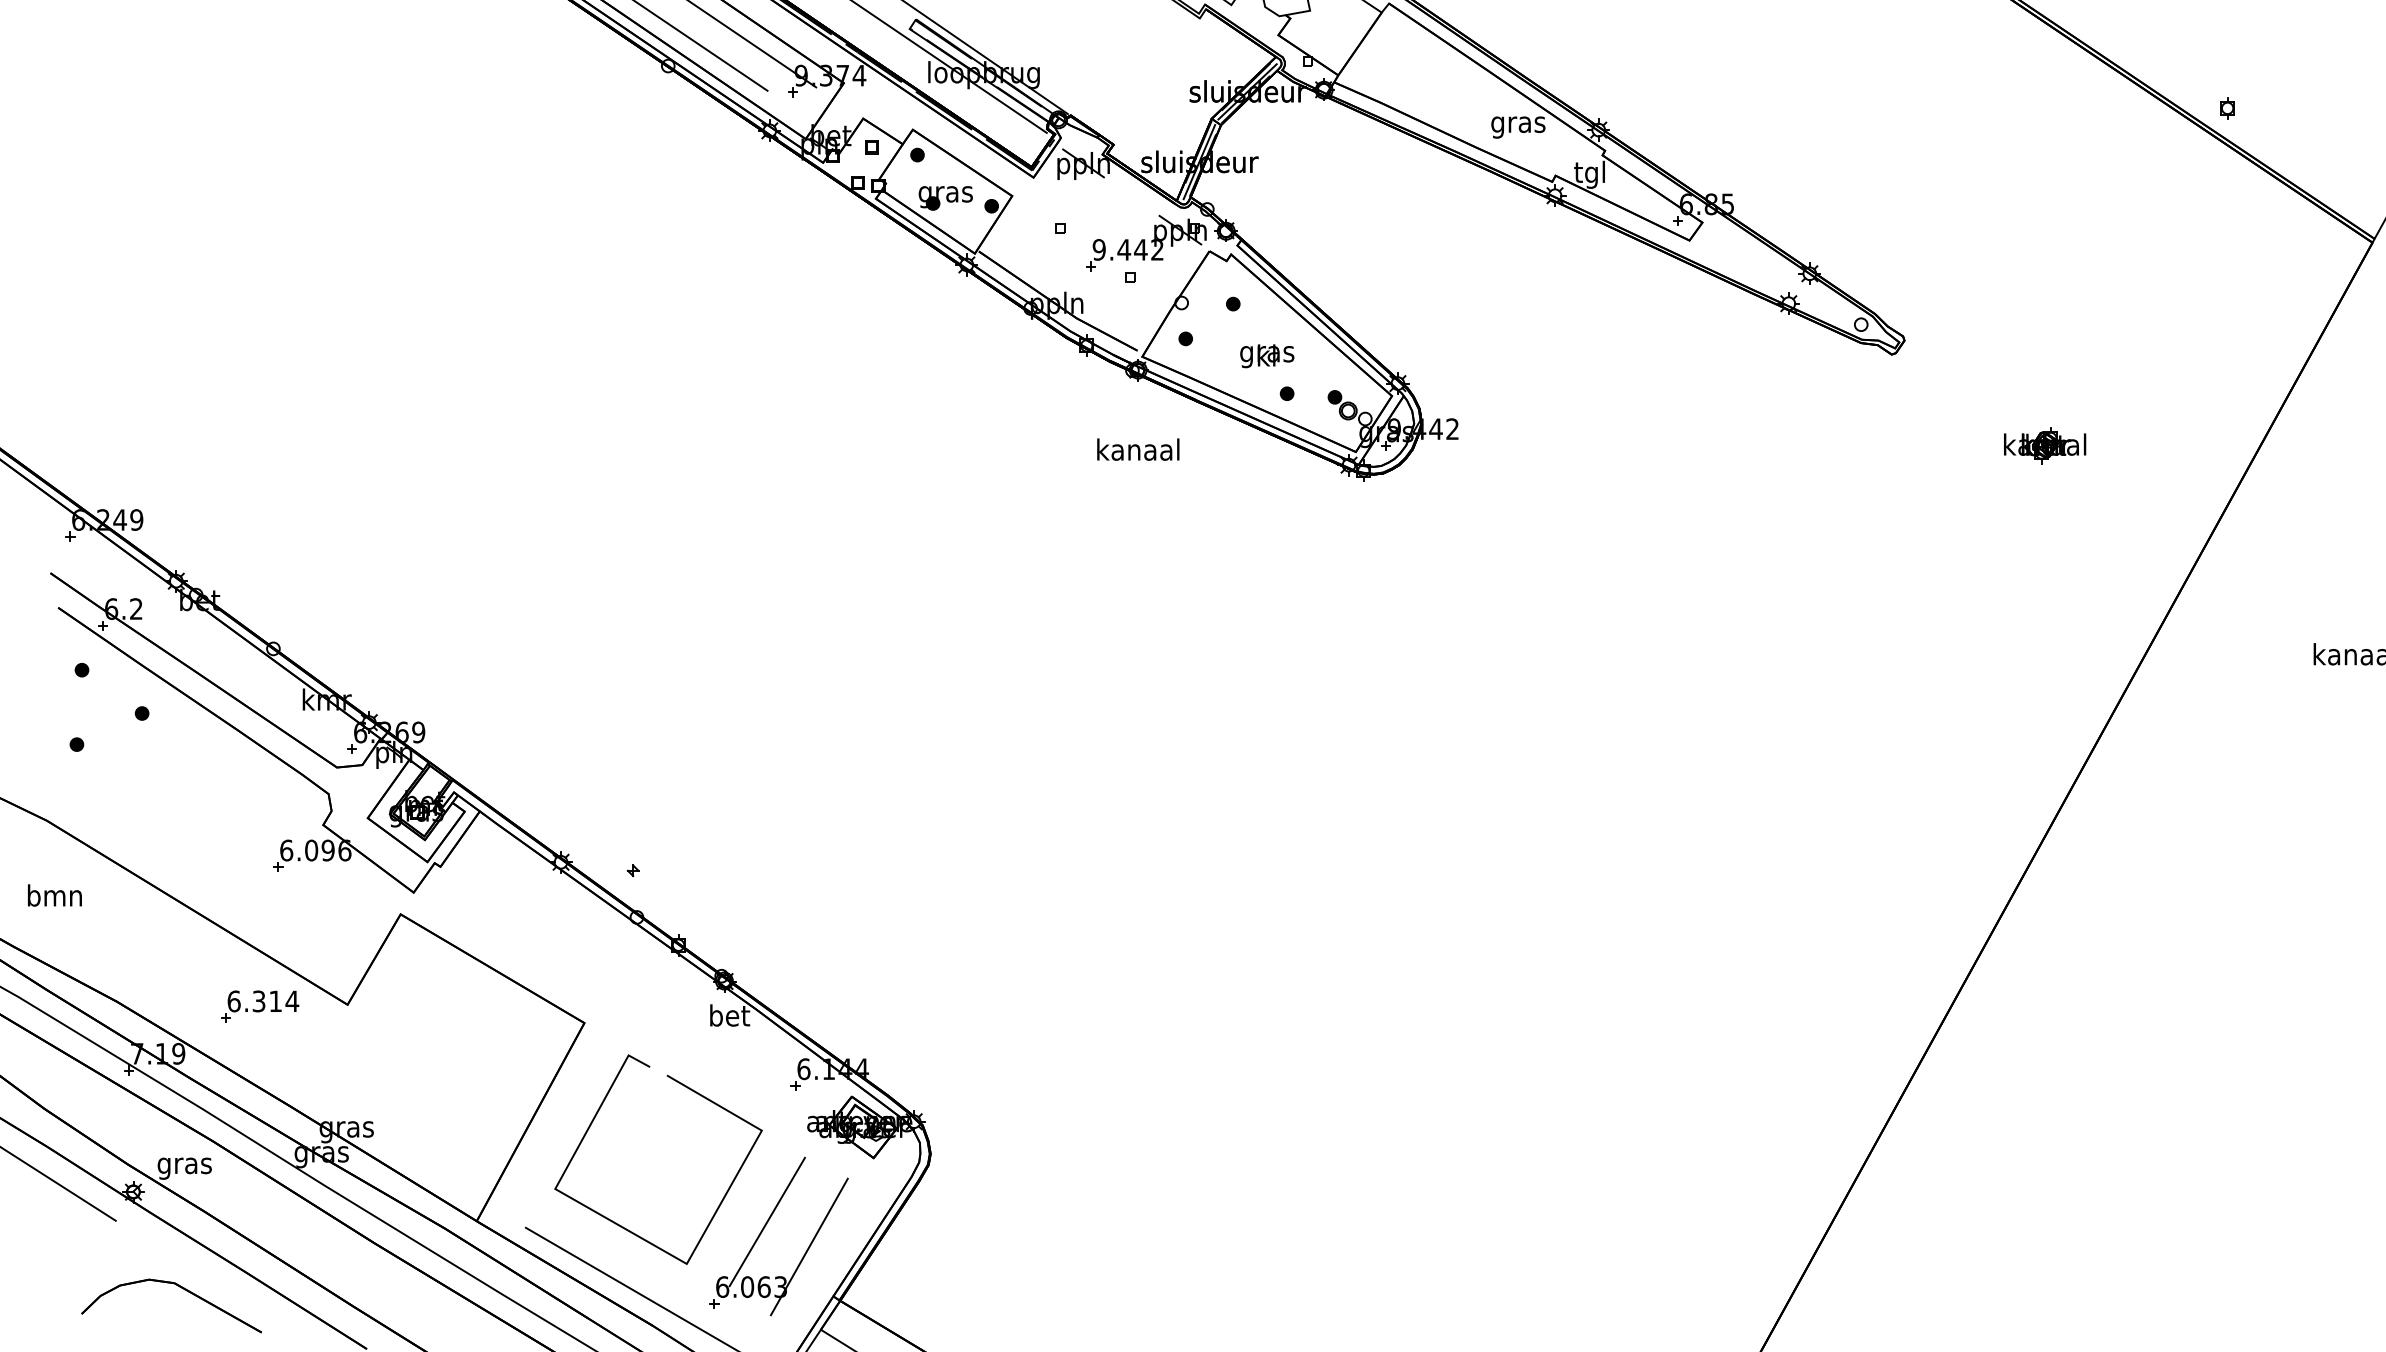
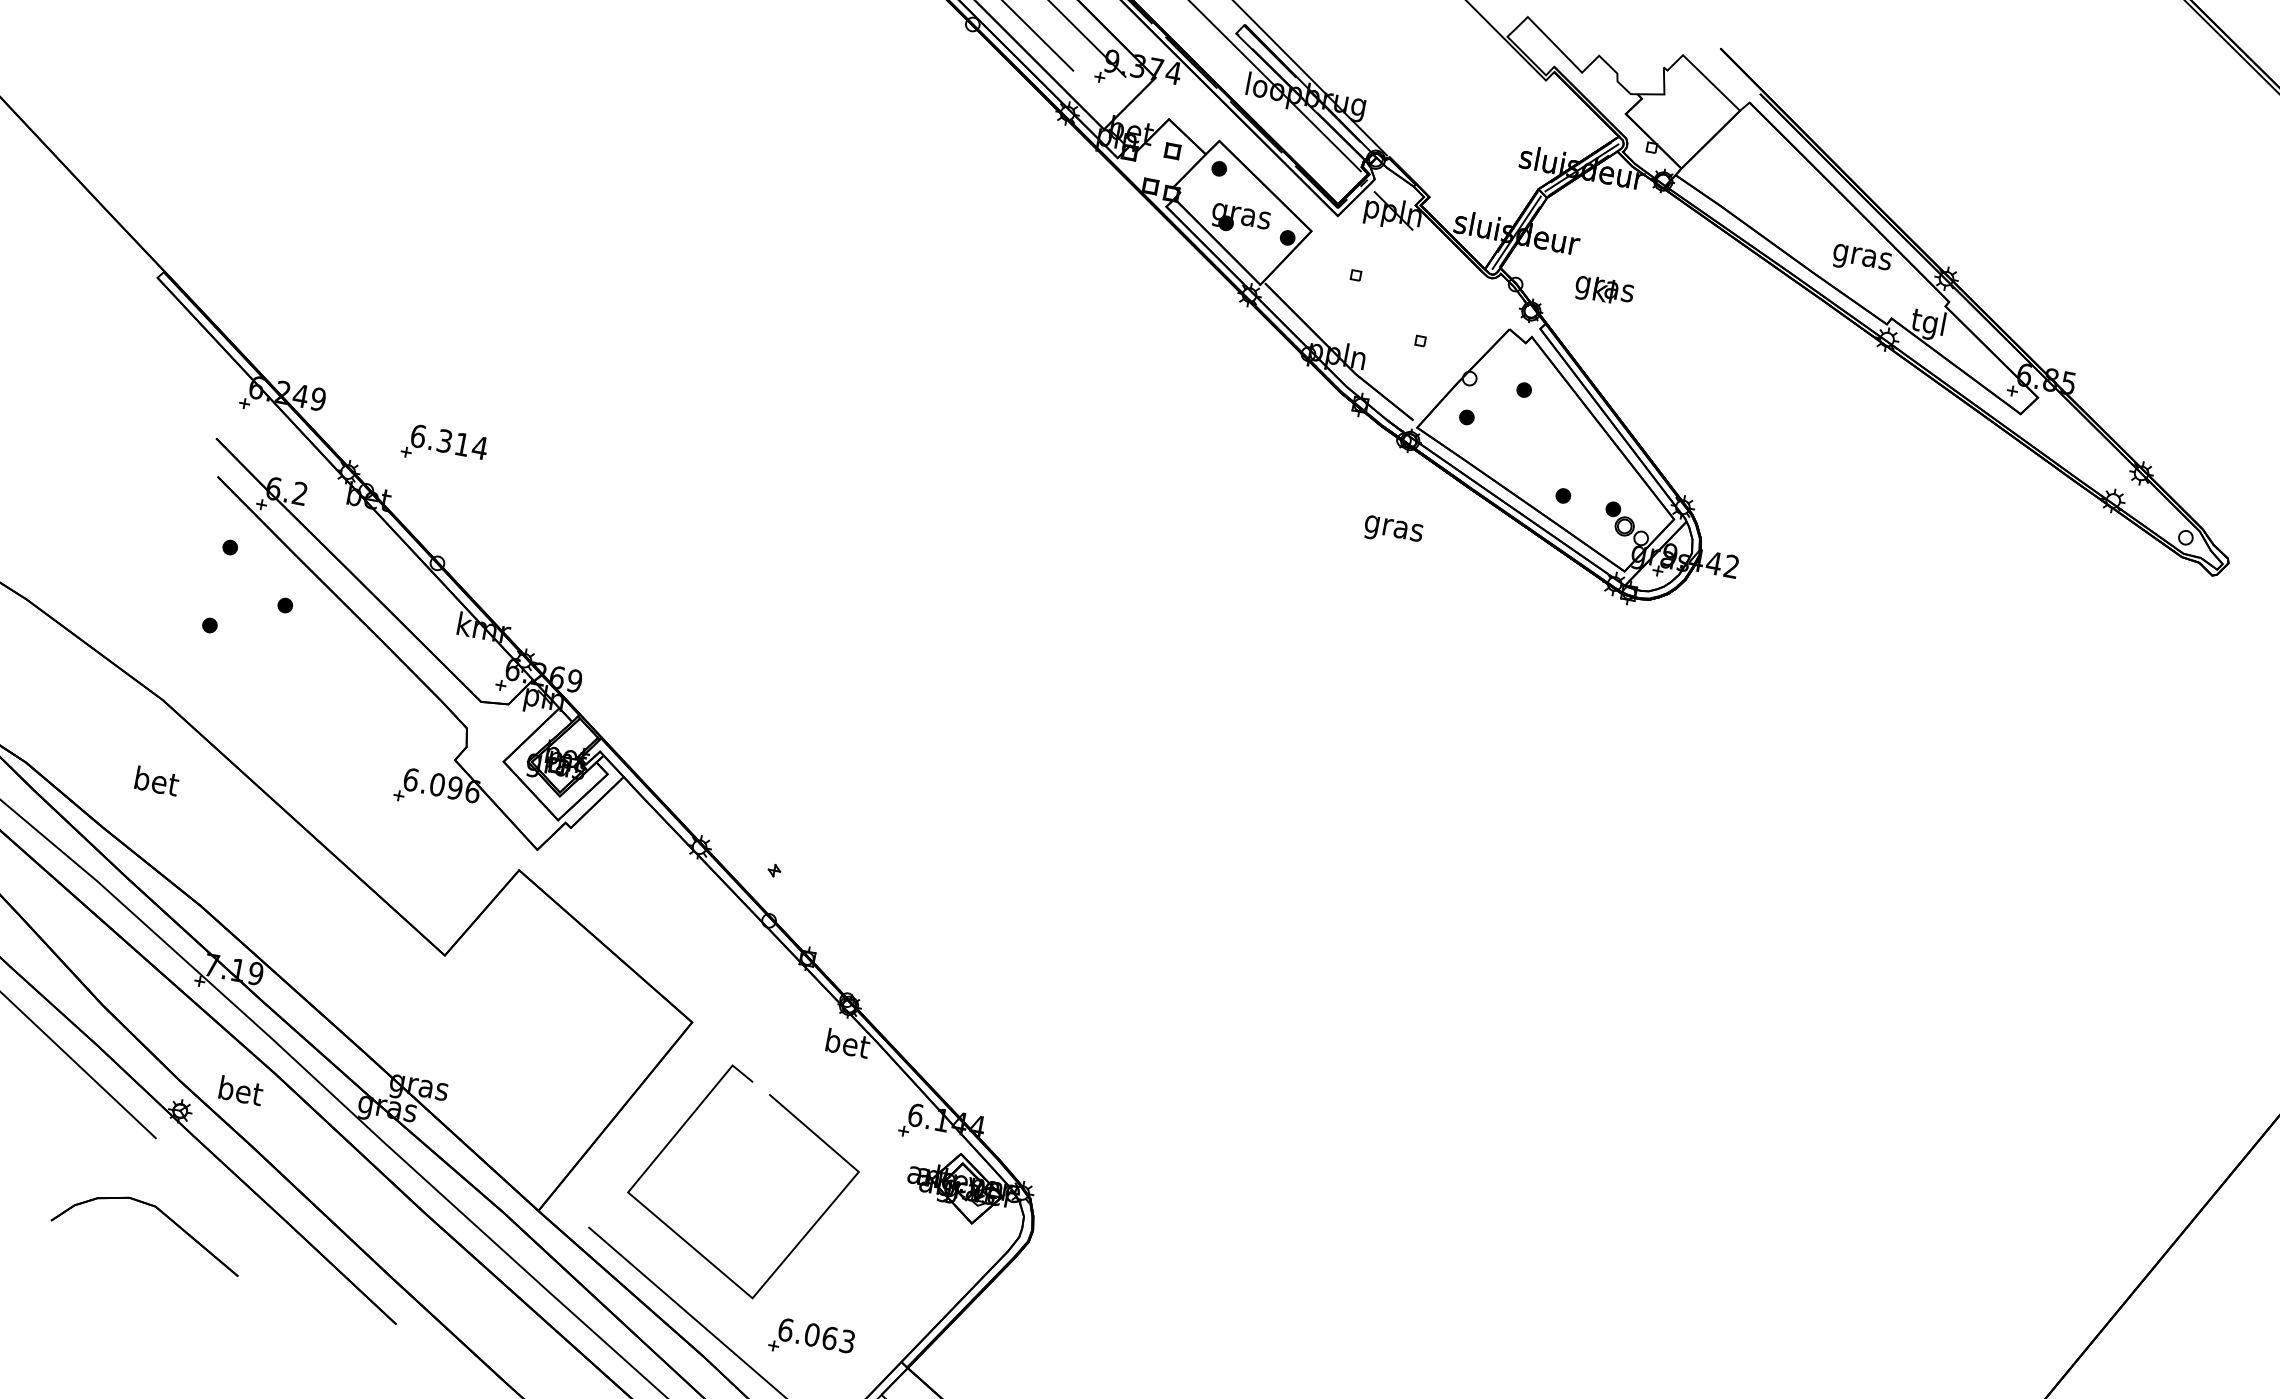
part: (1146, 242) -> (1444, 307), removed
text: (1267, 356) -> (1604, 291), moved
text: (1138, 452) -> (1393, 528), kanaal -> gras
text: (54, 895) -> (155, 780), bmn -> bet
part: (260, 1006) -> (445, 446), moved
text: (184, 1165) -> (239, 1093), gras -> bet
line: (766, 1221) -> (845, 1269), removed
line: (808, 1246) -> (885, 1304), removed
part: (179, 1287) -> (160, 1212), moved

